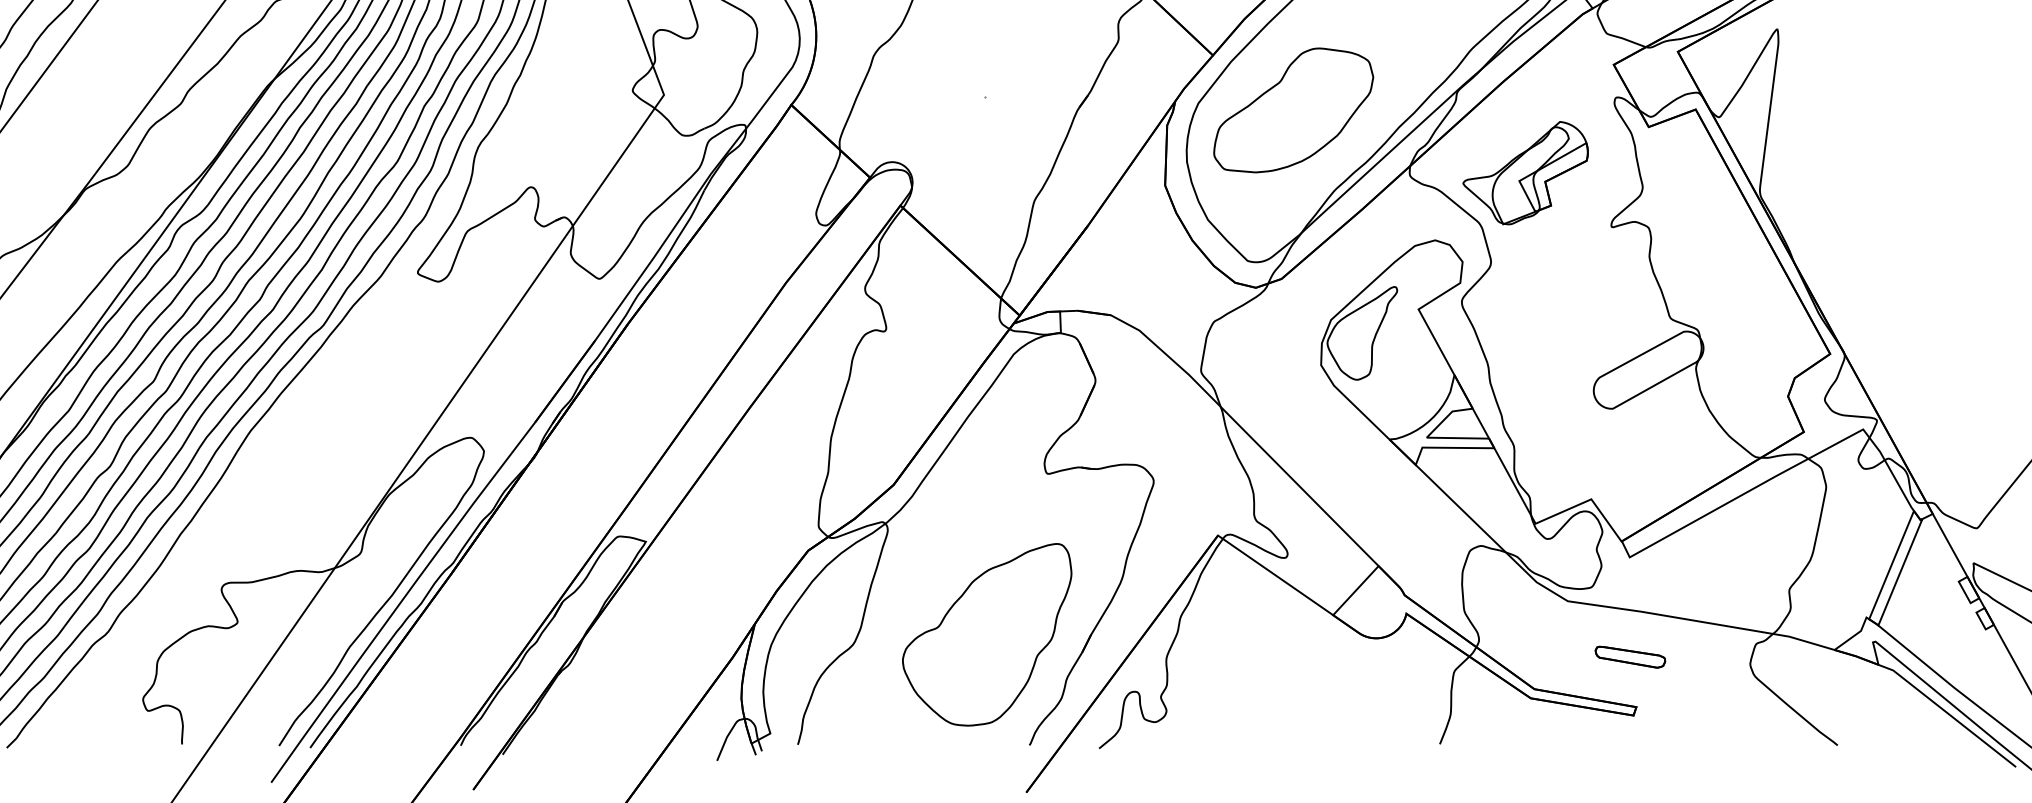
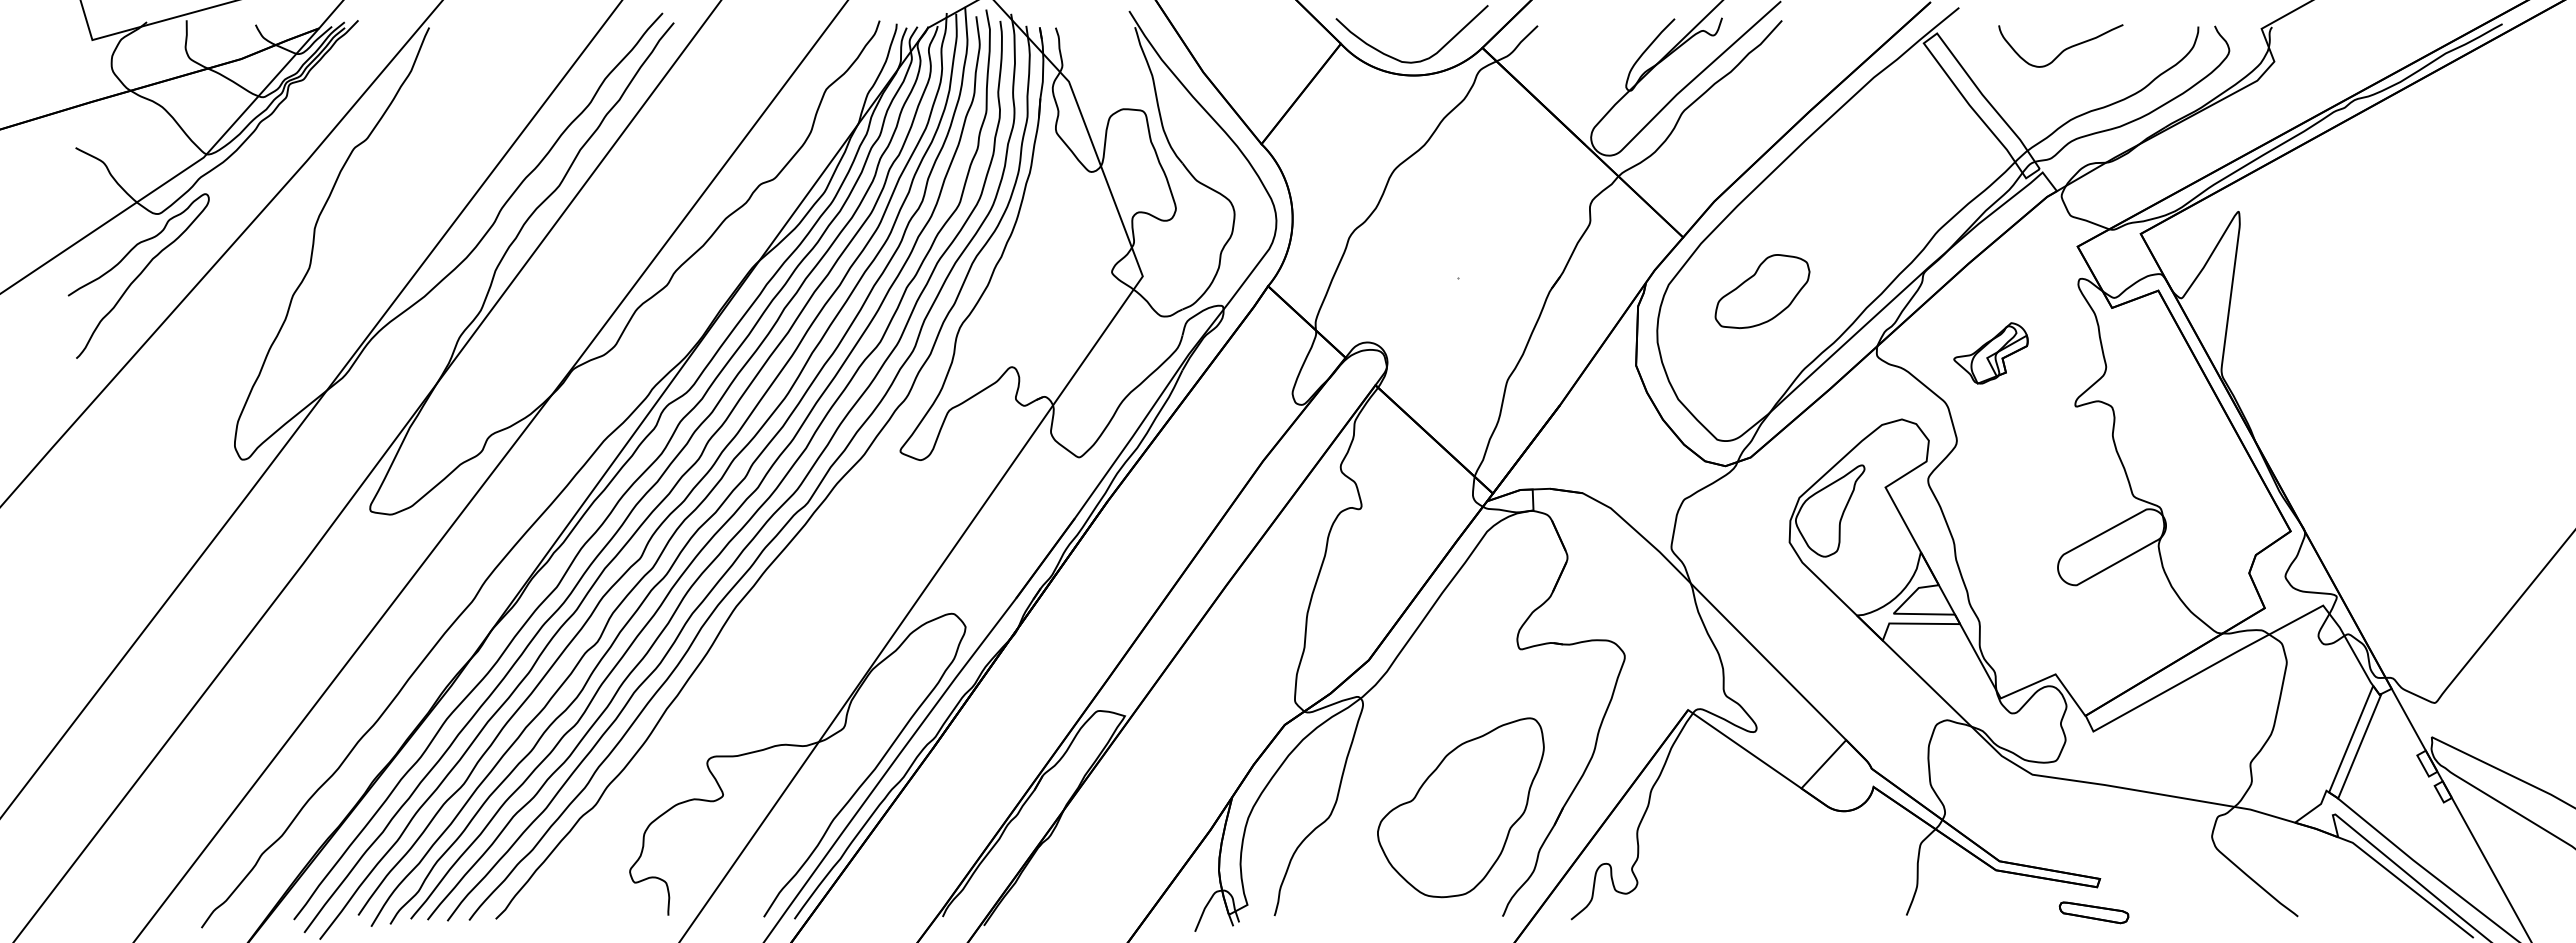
part: (1293, 110) -> (1762, 291), size x0.6
part: (1525, 173) -> (1990, 353), size x0.6
part: (1629, 656) -> (2093, 912), moved

